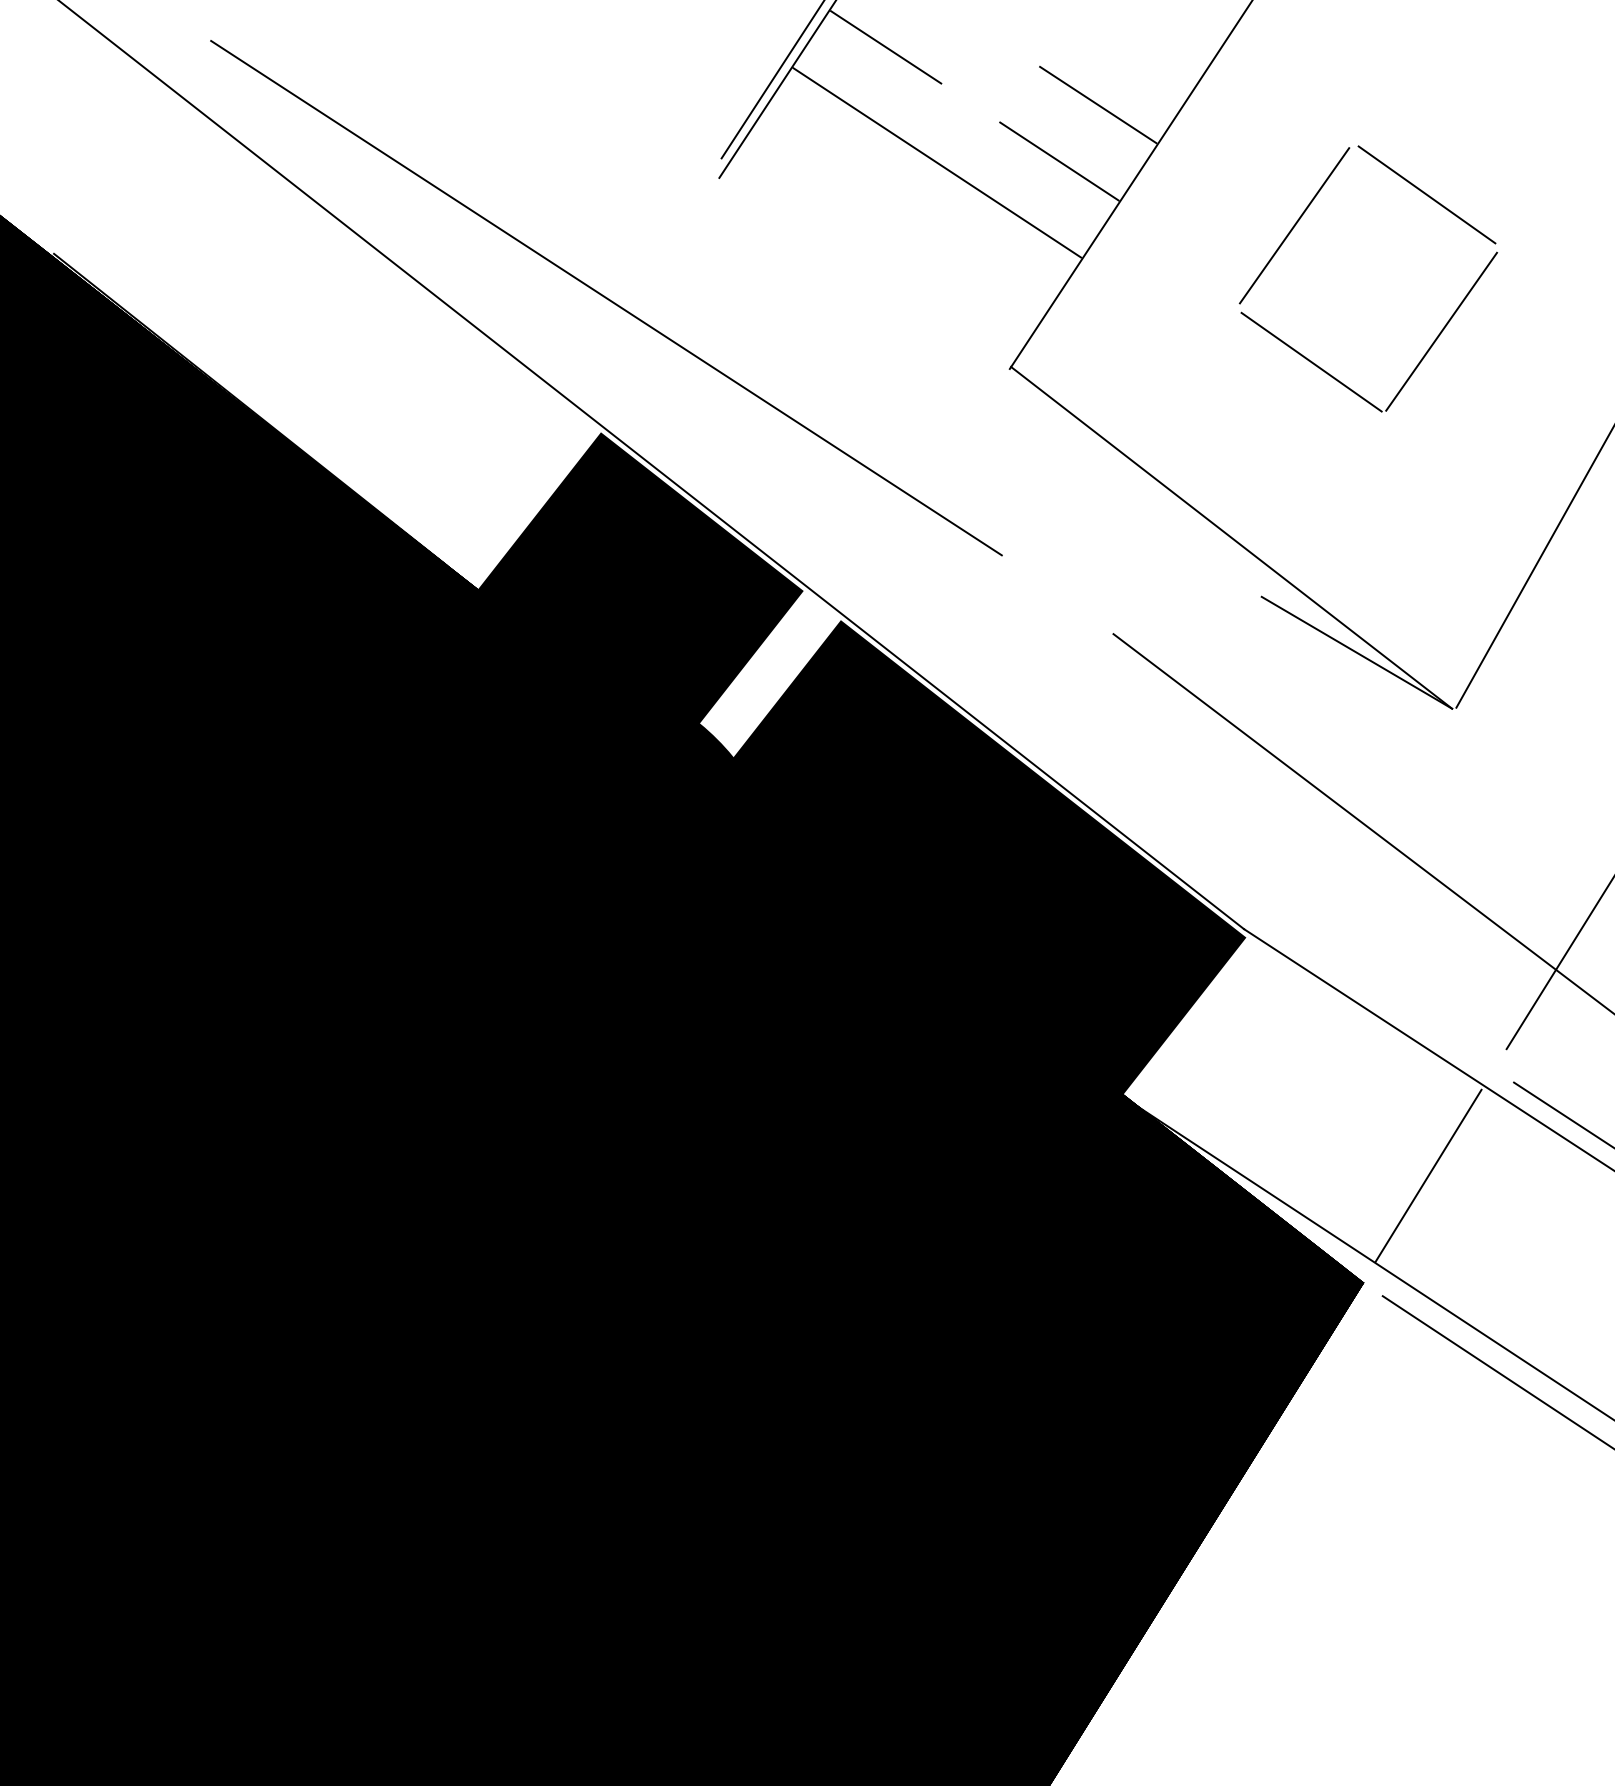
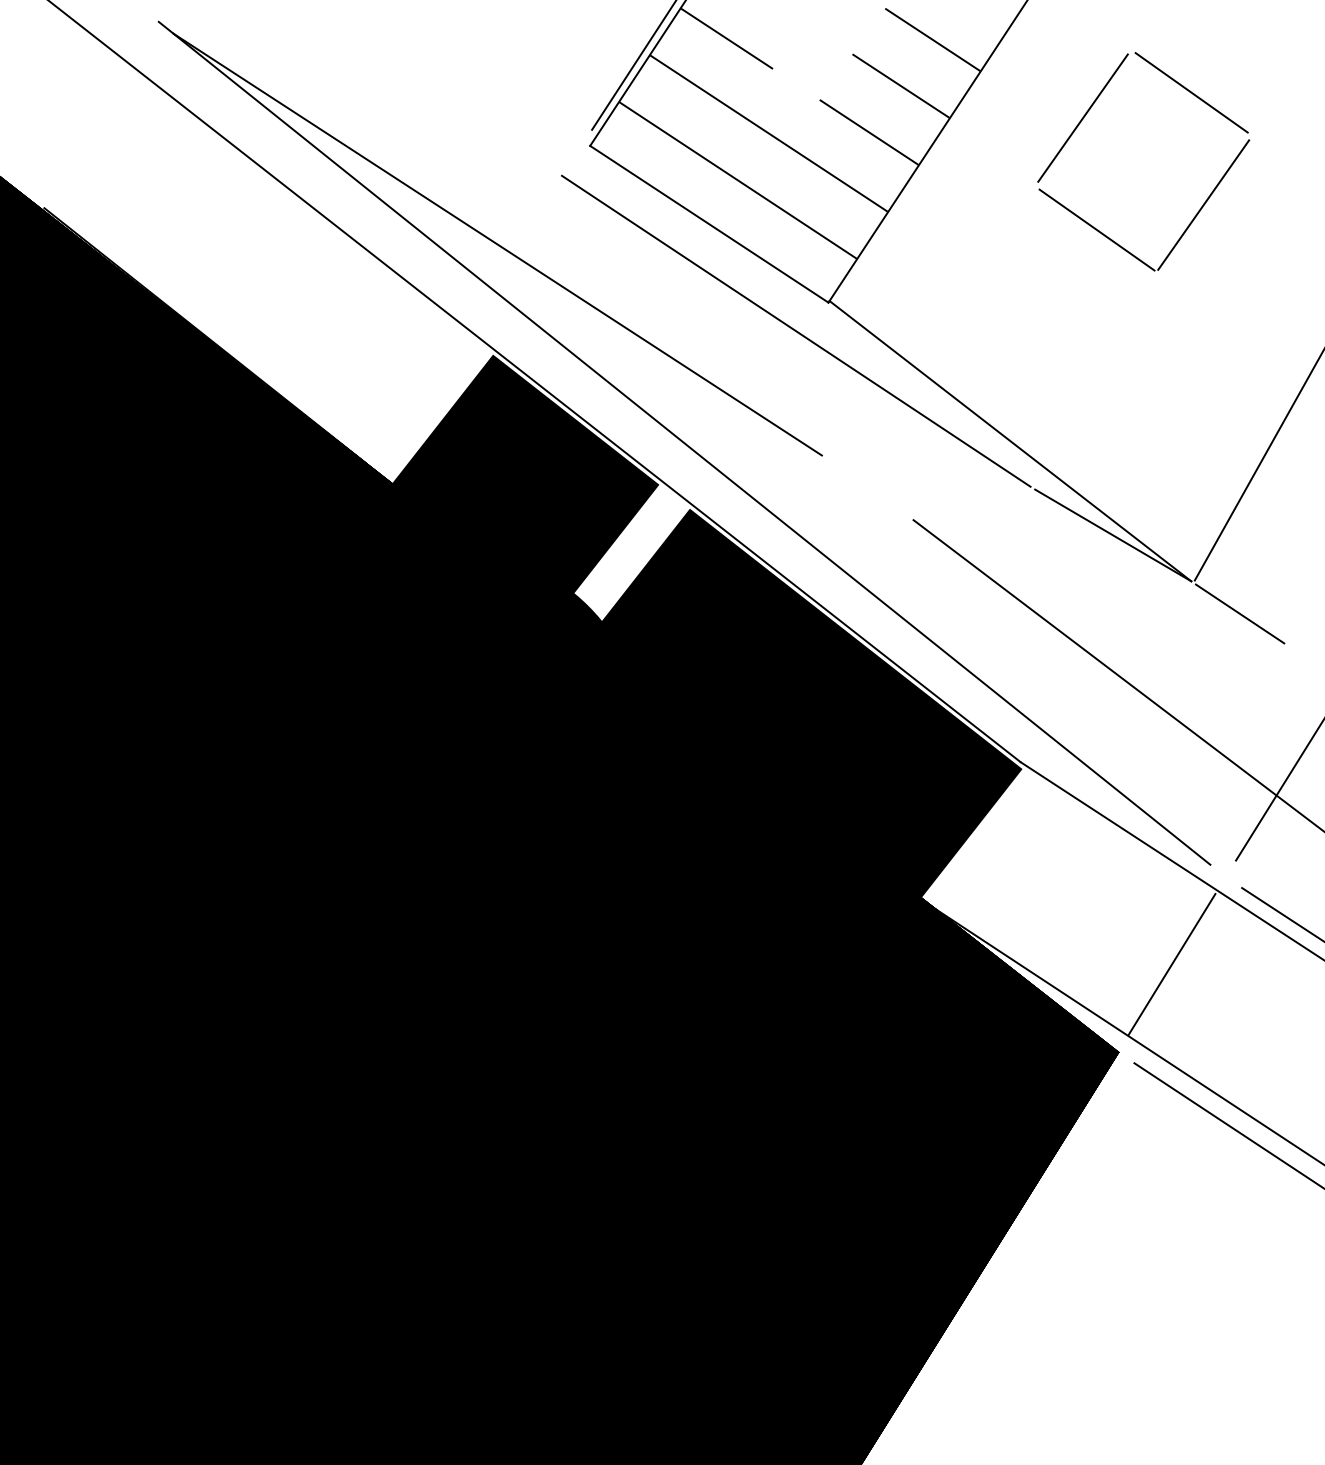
line: (1136, 48) -> (932, 39), added
line: (900, 220) -> (738, 180), added
line: (864, 272) -> (709, 223), added
part: (1440, 331) -> (1202, 204), moved
line: (969, 402) -> (795, 330), added
line: (834, 539) -> (684, 442), added
line: (1510, 747) -> (1239, 613), added

